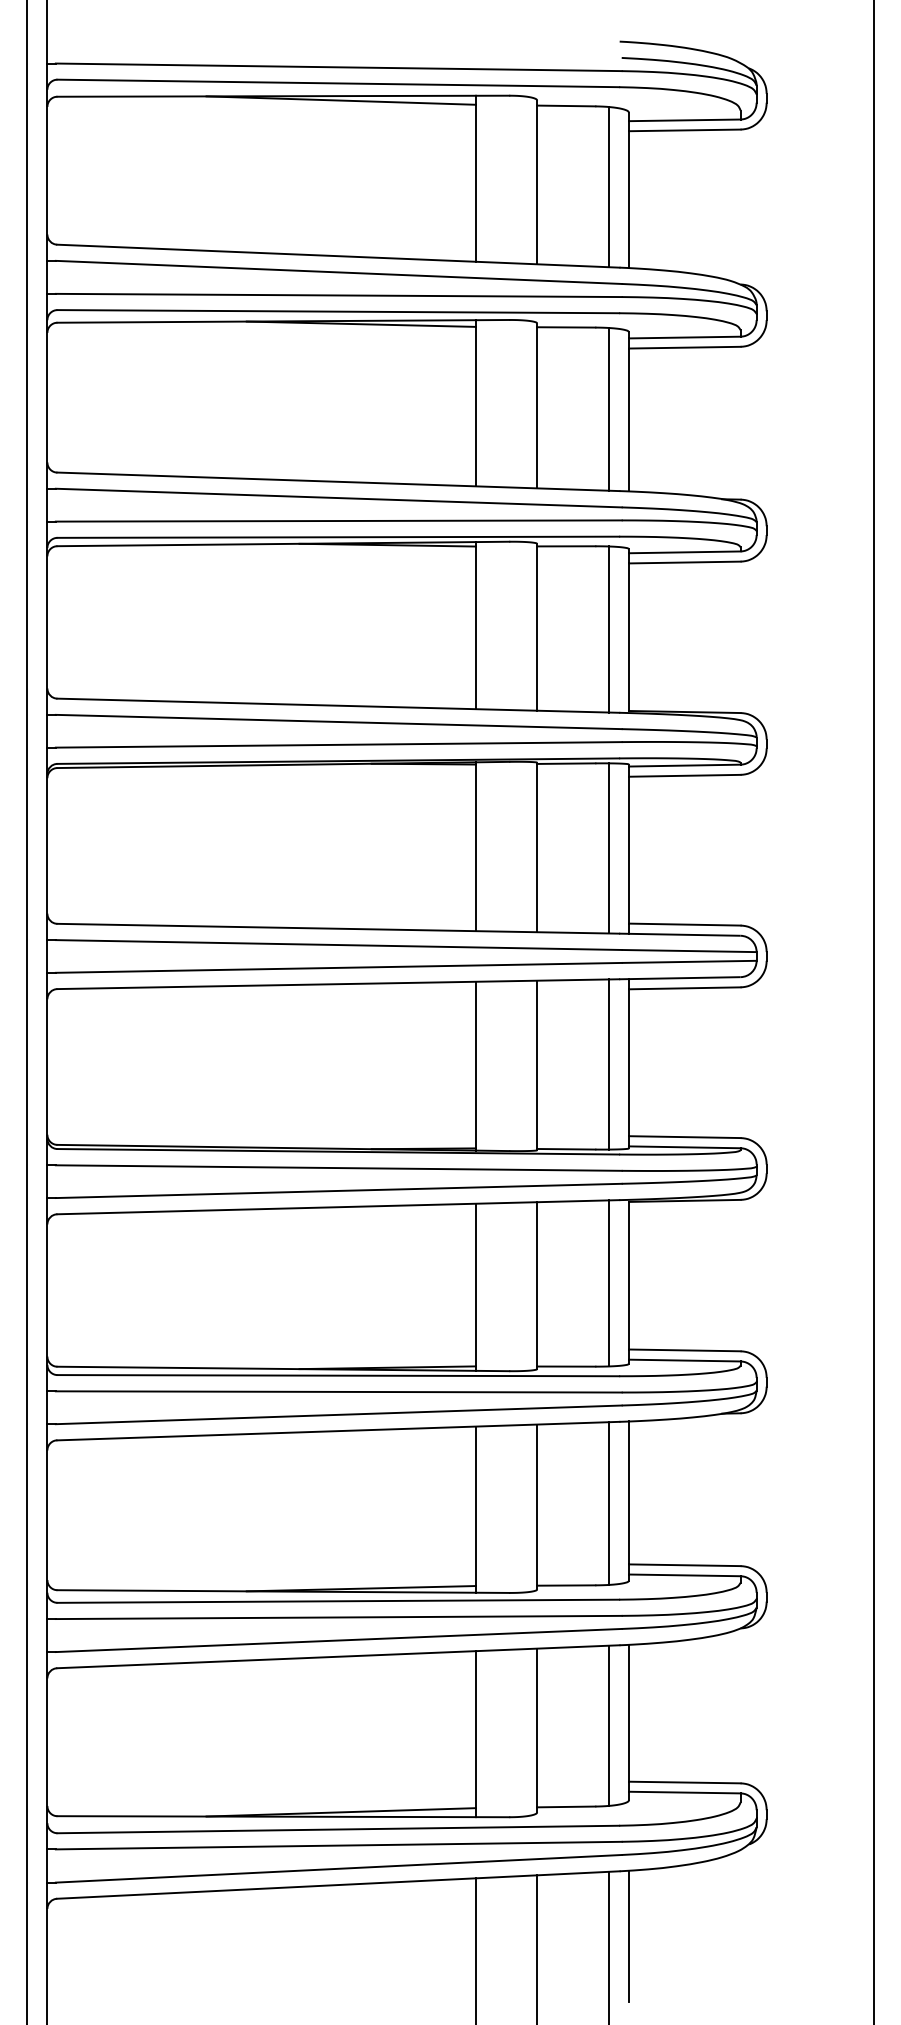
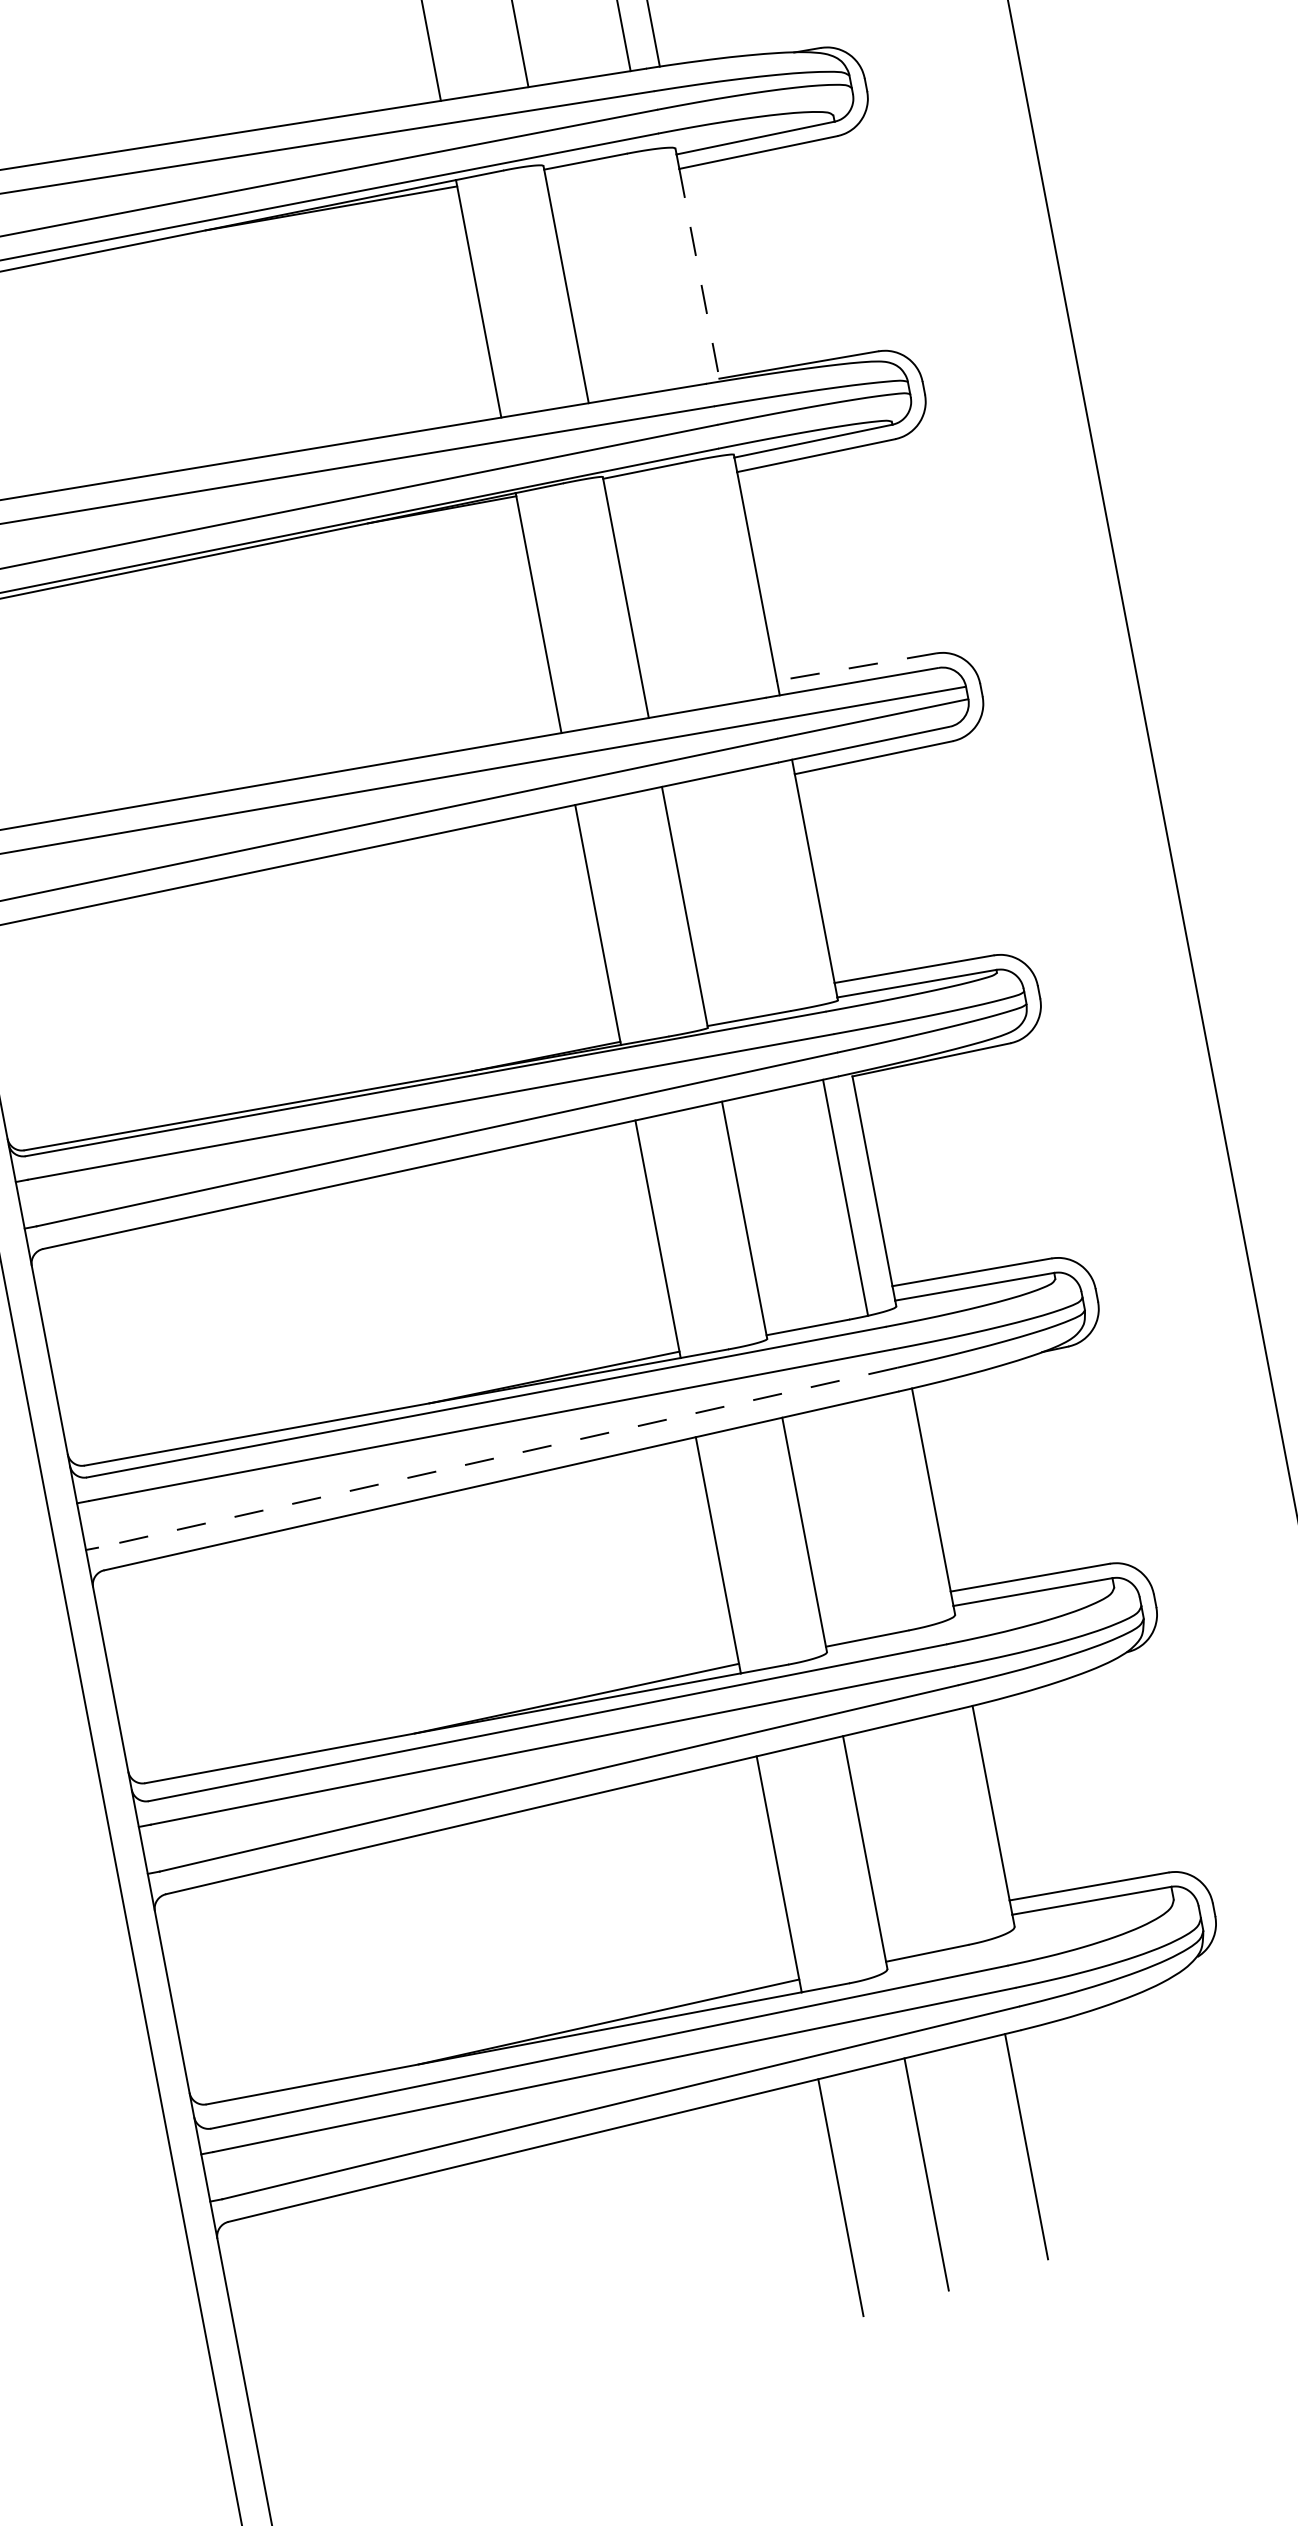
line: (608, 629) -> (668, 268), removed
line: (629, 637) -> (700, 274), solid -> dashed
line: (608, 848) -> (727, 579), removed
line: (684, 924) -> (856, 667), solid -> dashed
line: (608, 1064) -> (785, 886), removed
line: (338, 1414) -> (497, 1457), solid -> dashed
line: (608, 1503) -> (904, 1510), removed
line: (608, 1725) -> (965, 1826), removed
line: (629, 1936) -> (1052, 2120), removed

